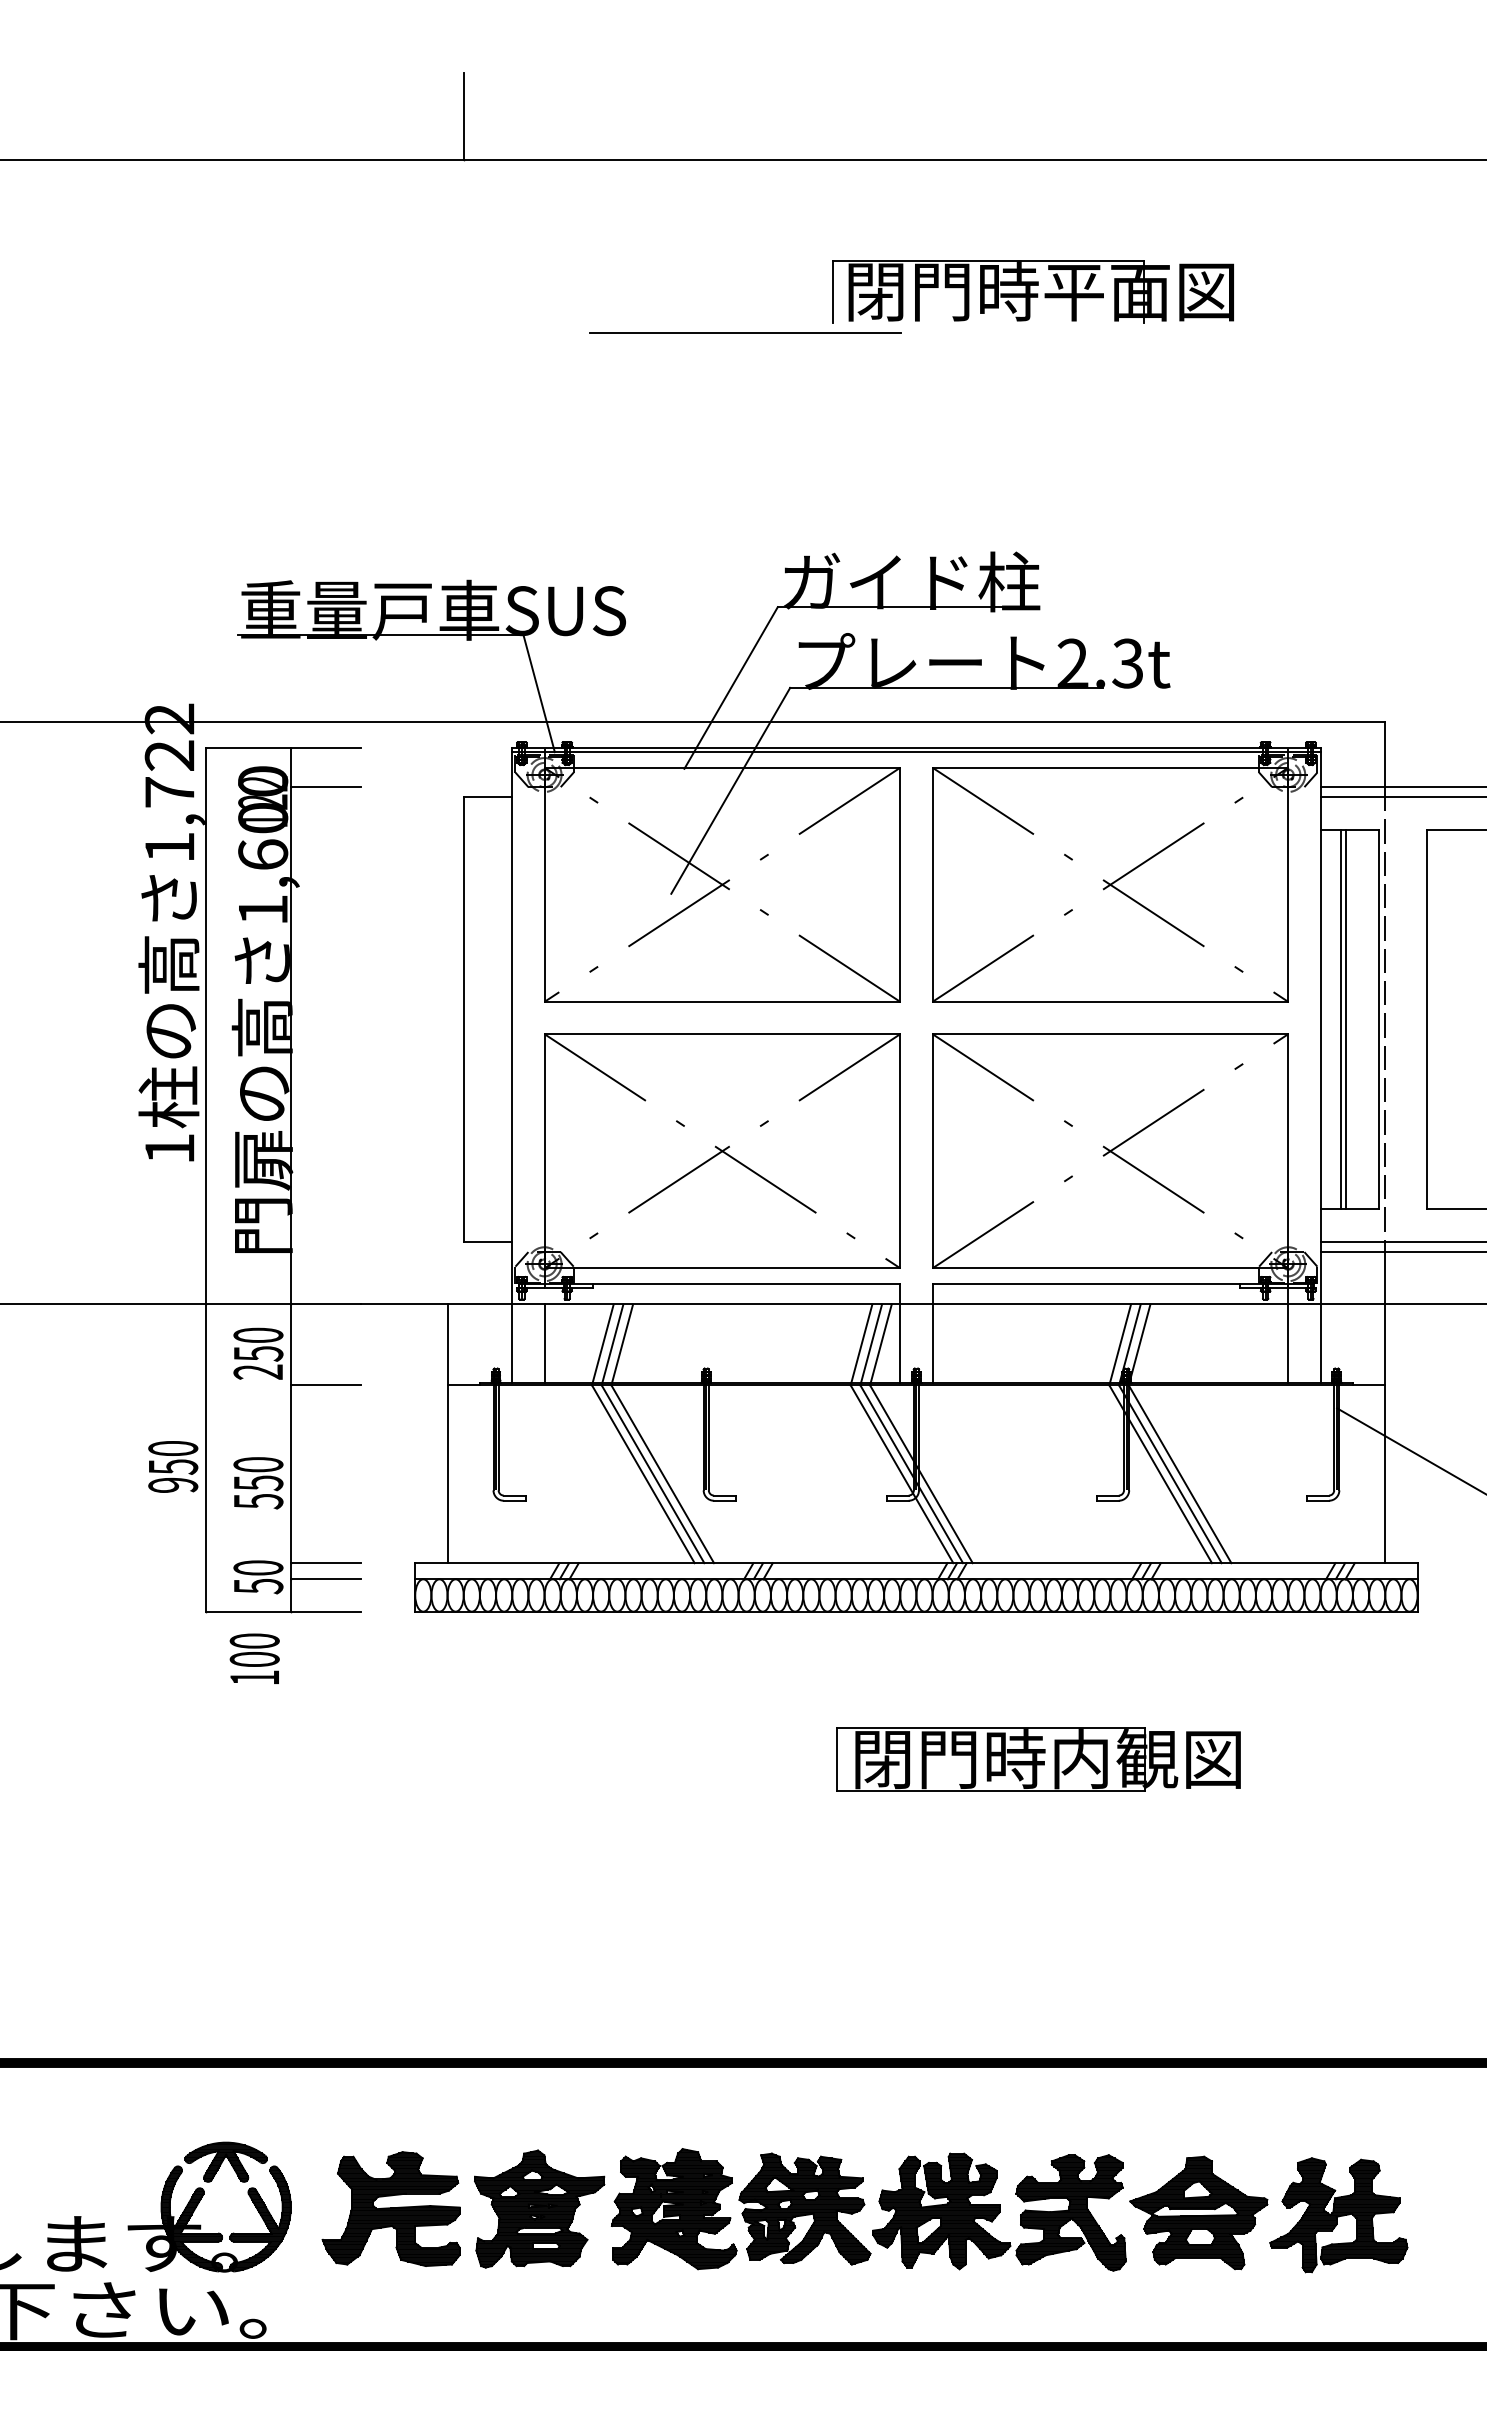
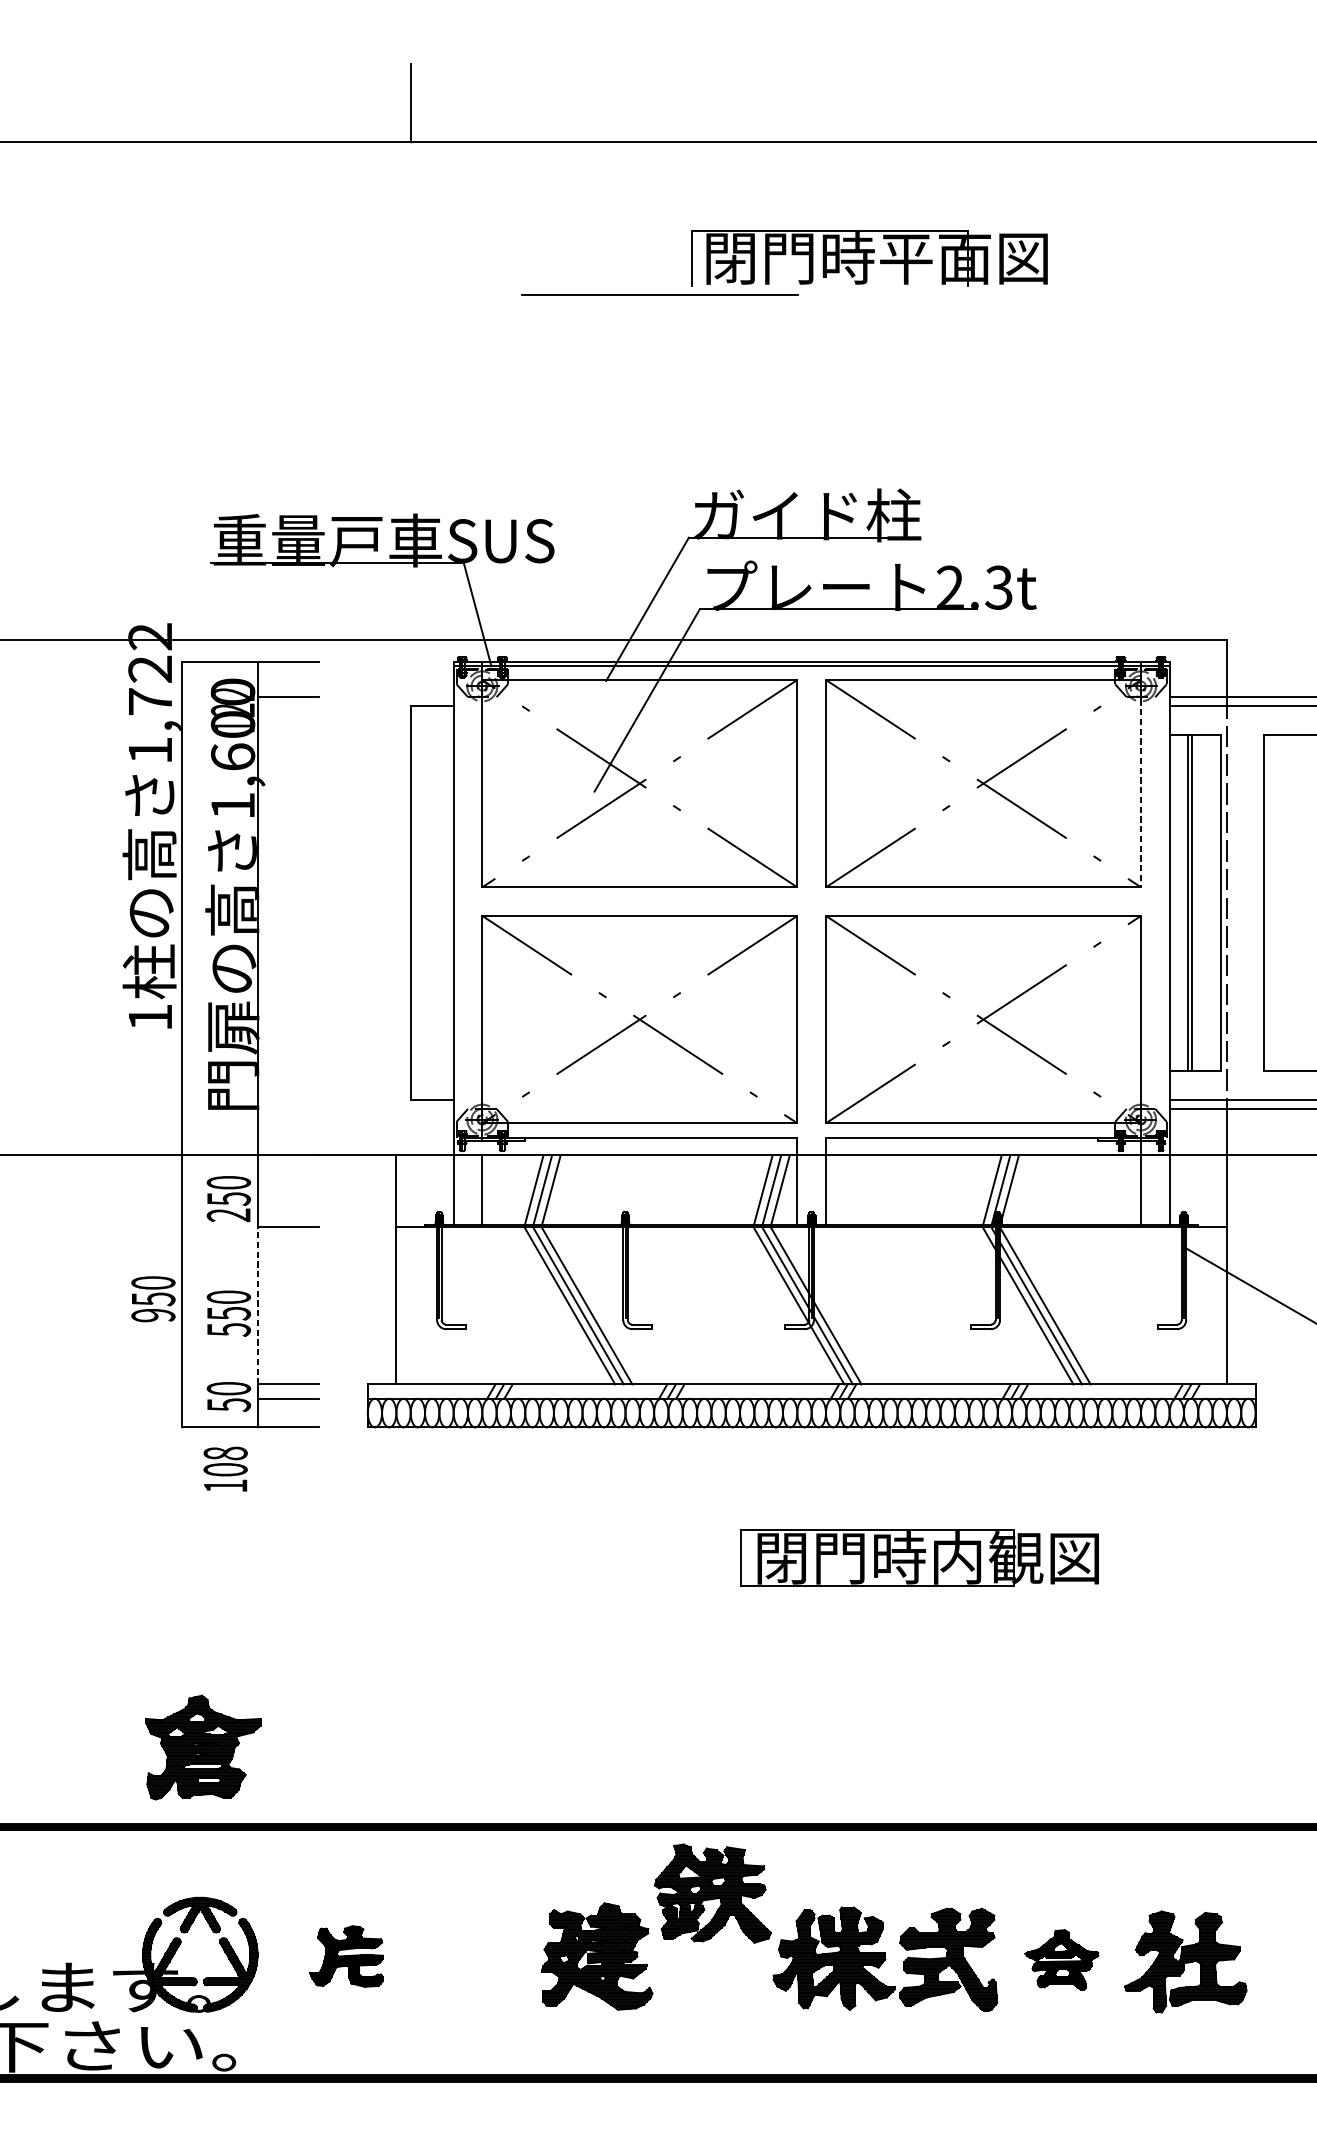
part: (1032, 291) -> (869, 258), moved
line: (1288, 885) -> (1141, 784), solid -> dashed
line: (290, 1474) -> (257, 1305), solid -> dashed
text: (254, 1640) -> (225, 1452), 100 -> 108
part: (390, 2208) -> (345, 1956), size x0.6
part: (539, 2208) -> (203, 1747), moved
part: (804, 2208) -> (712, 1893), moved
part: (1198, 2212) -> (1061, 1959), size x0.6

